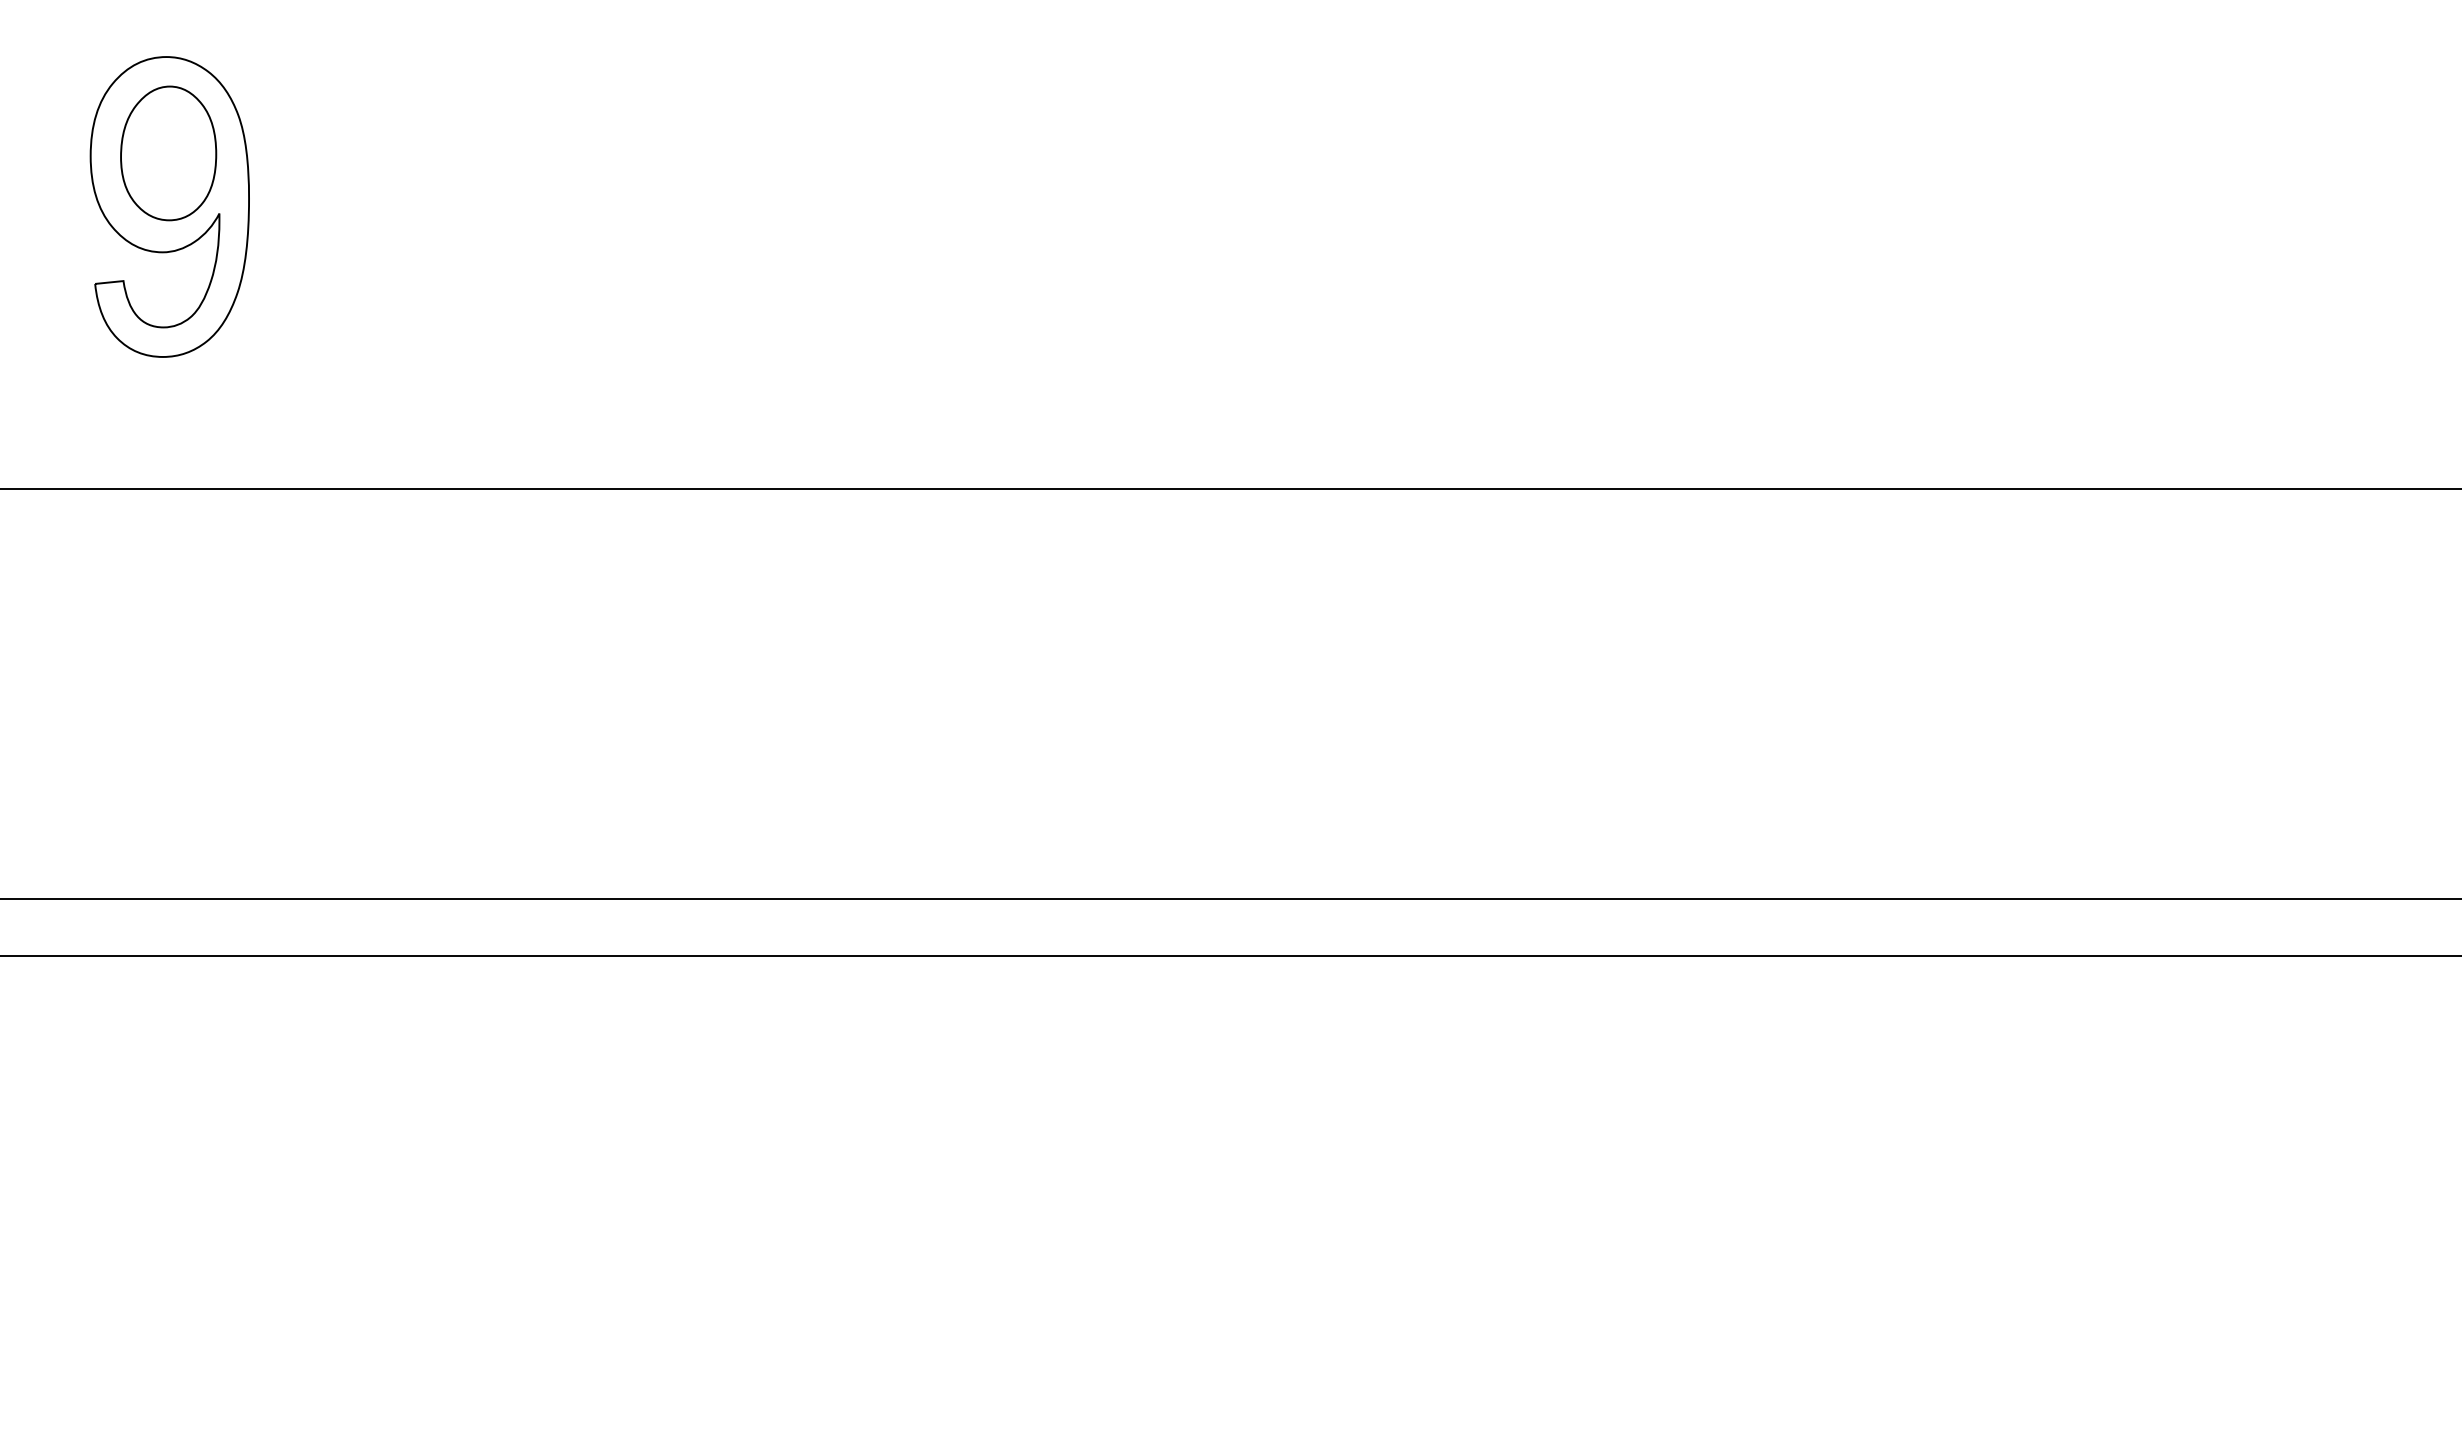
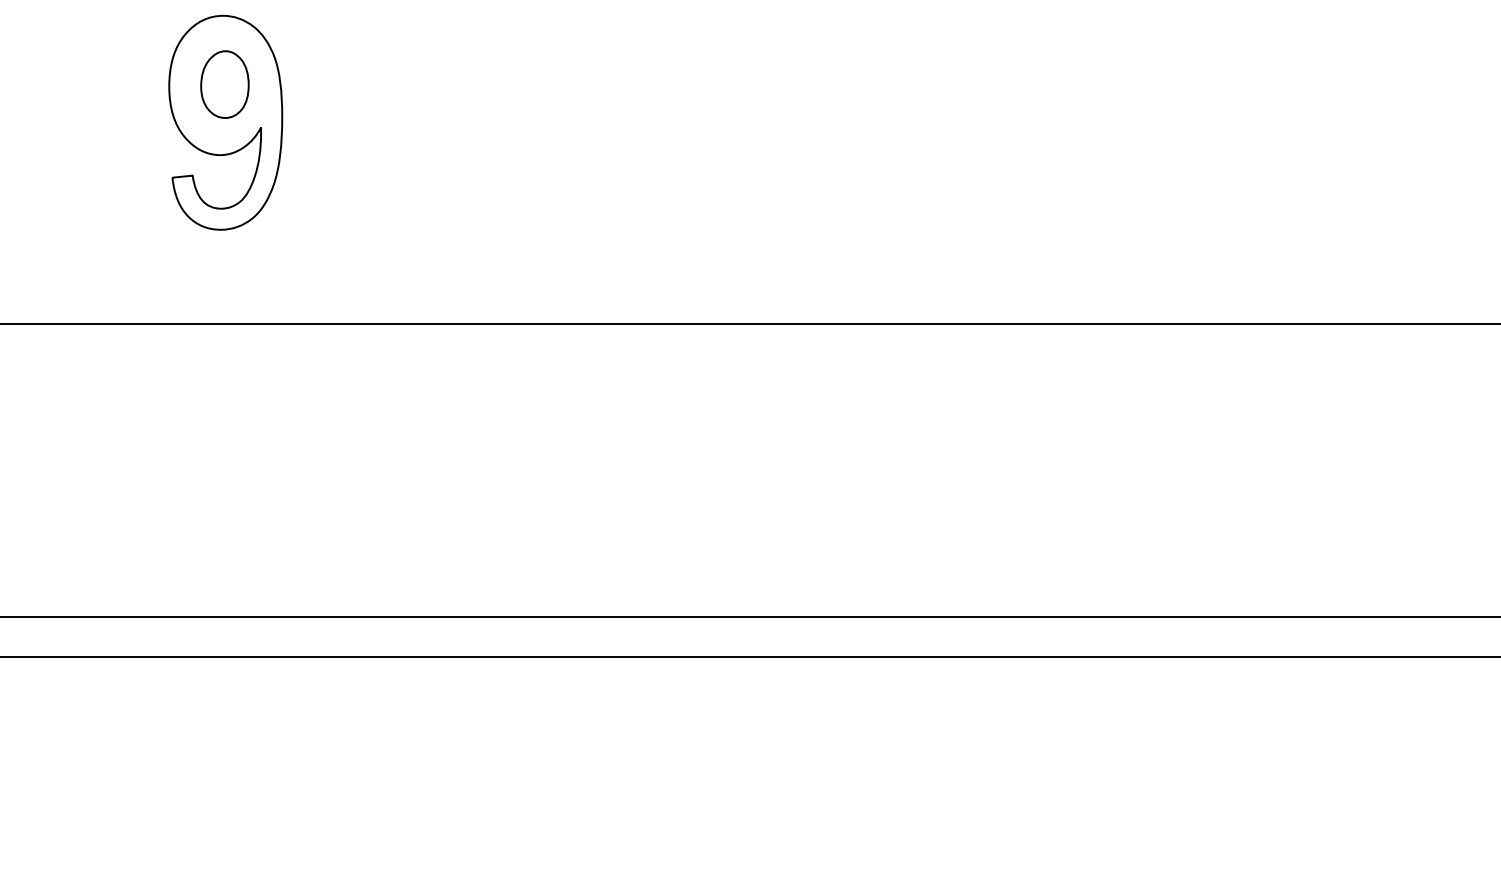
part: (168, 153) -> (224, 84), size x0.7

